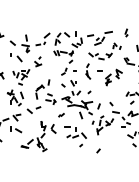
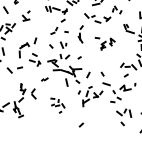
part: (109, 77) -> (104, 43), size x0.7
part: (75, 136) -> (57, 105), size x0.6

